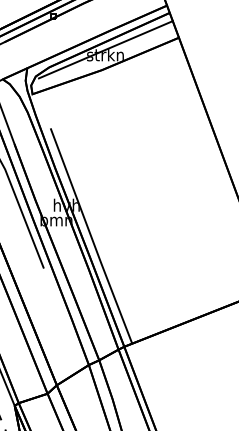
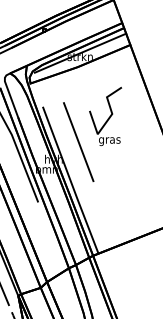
part: (142, 141) -> (105, 115), added
line: (102, 180) -> (78, 142), added

